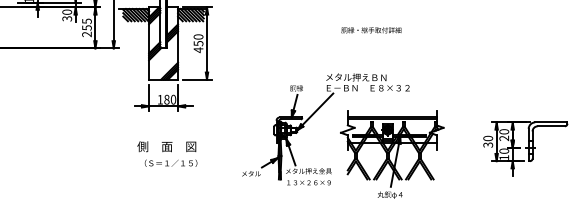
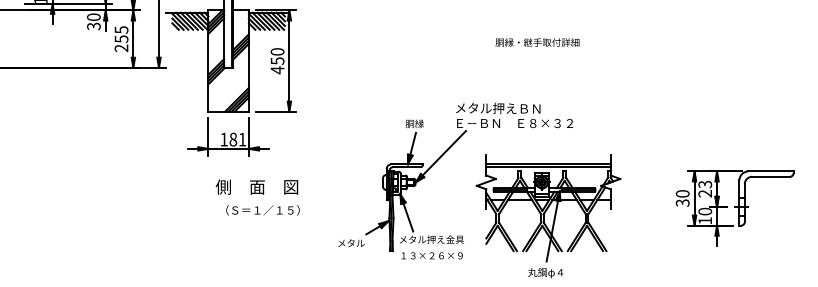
text: (371, 30) -> (537, 42), moved
text: (173, 99) -> (242, 139), 180 -> 181
text: (503, 131) -> (704, 184), 20 -> 23
text: (167, 153) -> (257, 196), moved

